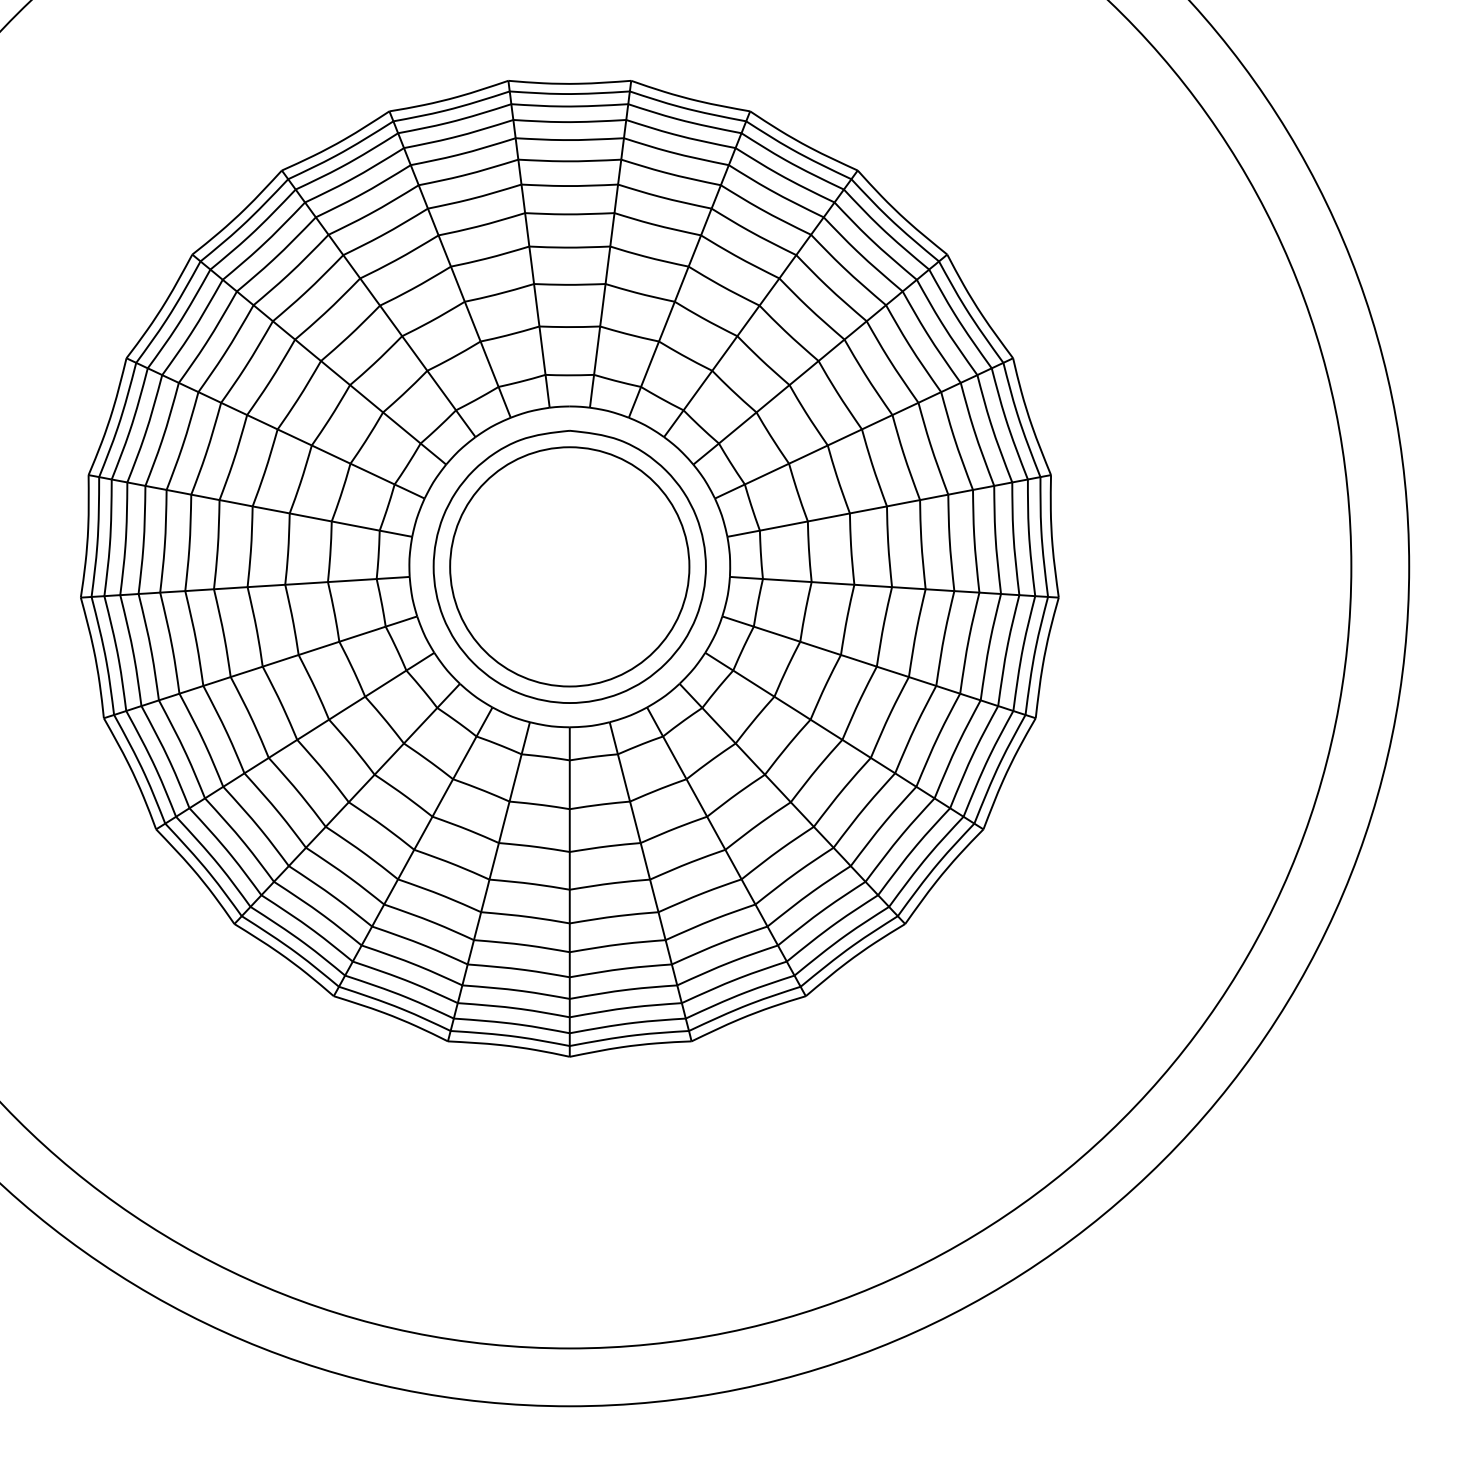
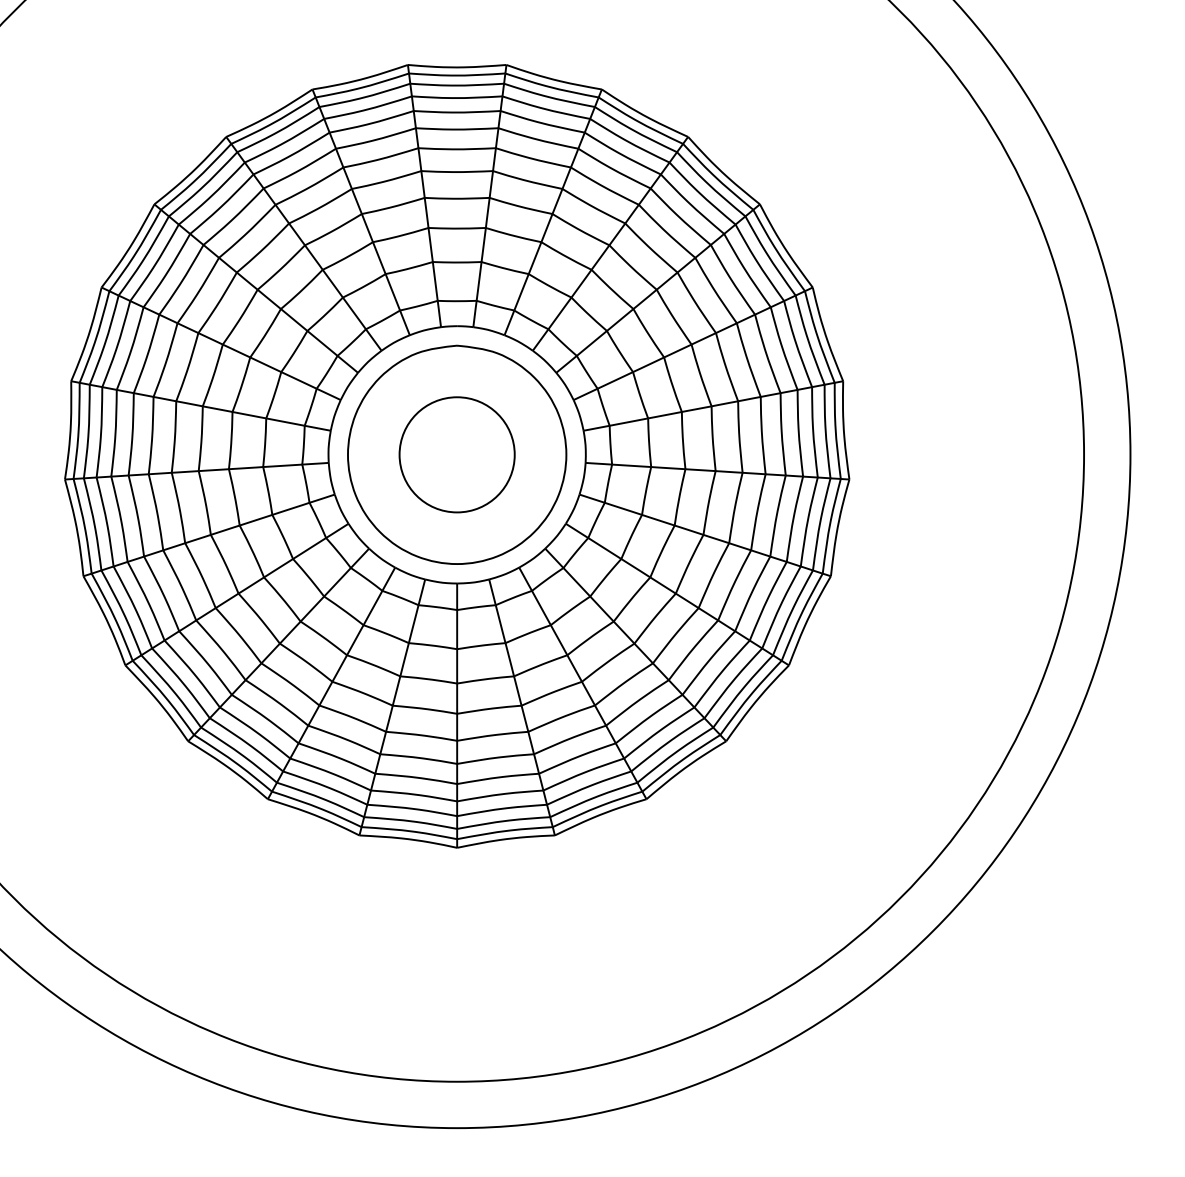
circle: (570, 566) -> (457, 454), size x0.6

